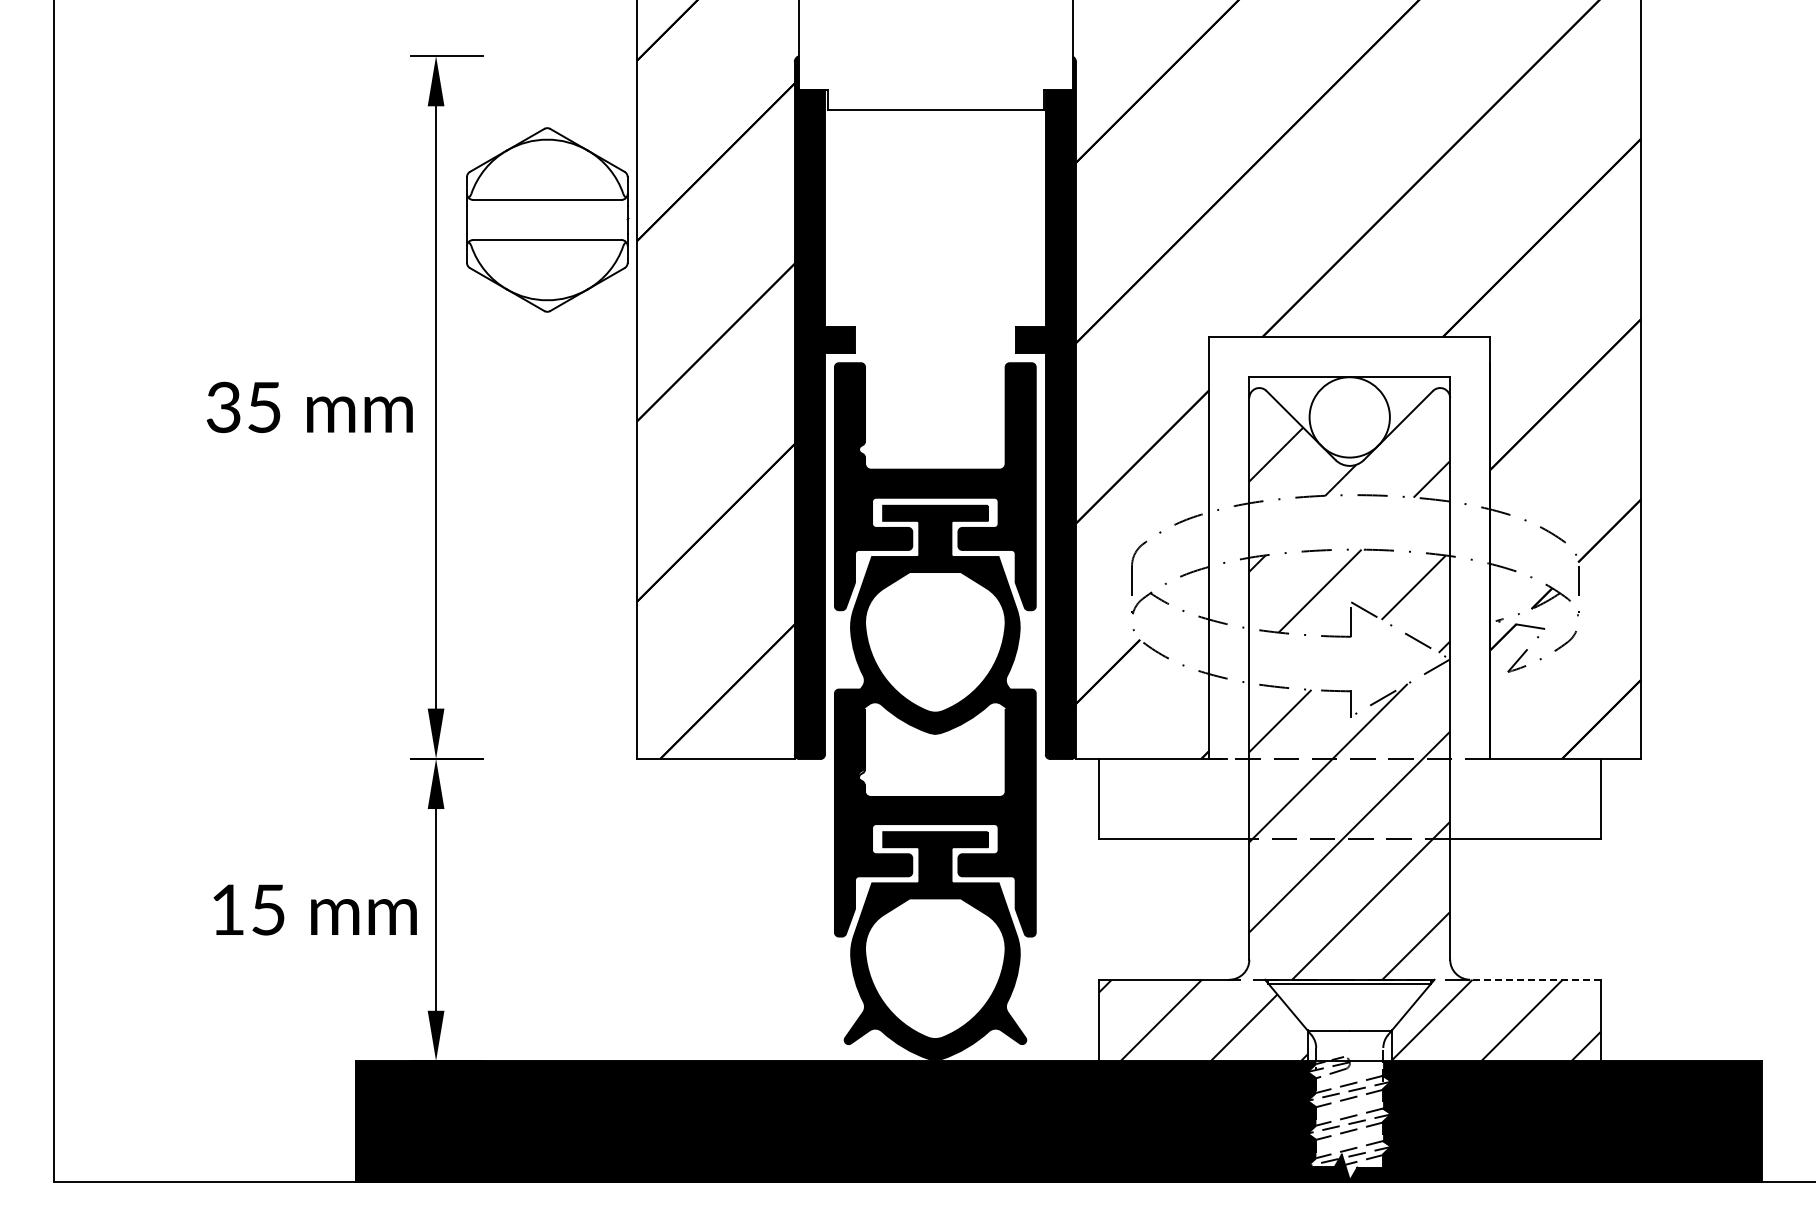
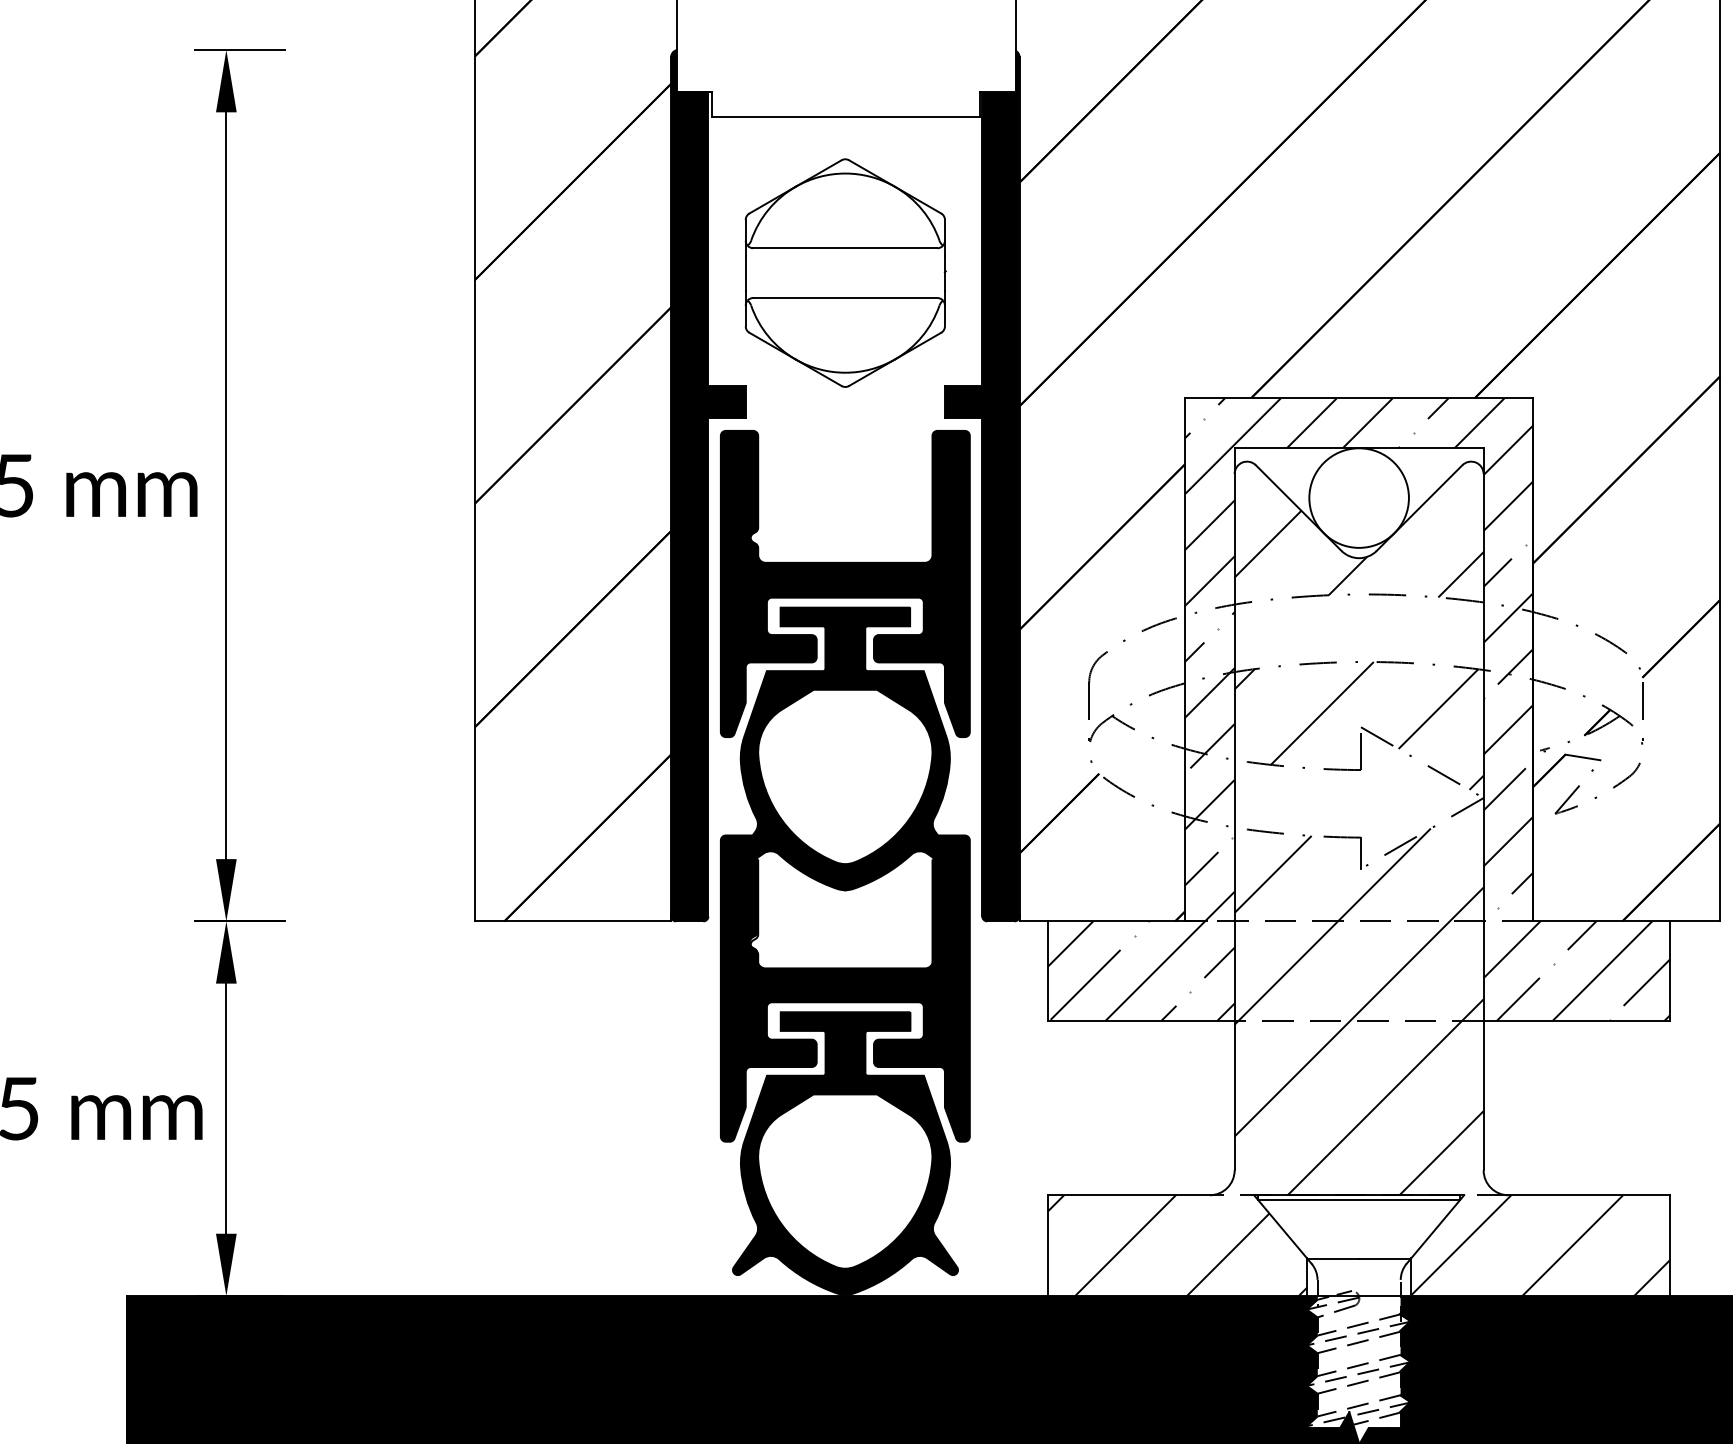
part: (547, 219) -> (845, 272), moved
hatch: (1349, 588) -> (1358, 710), added
line: (1535, 979) -> (1589, 1194), dashed -> solid

